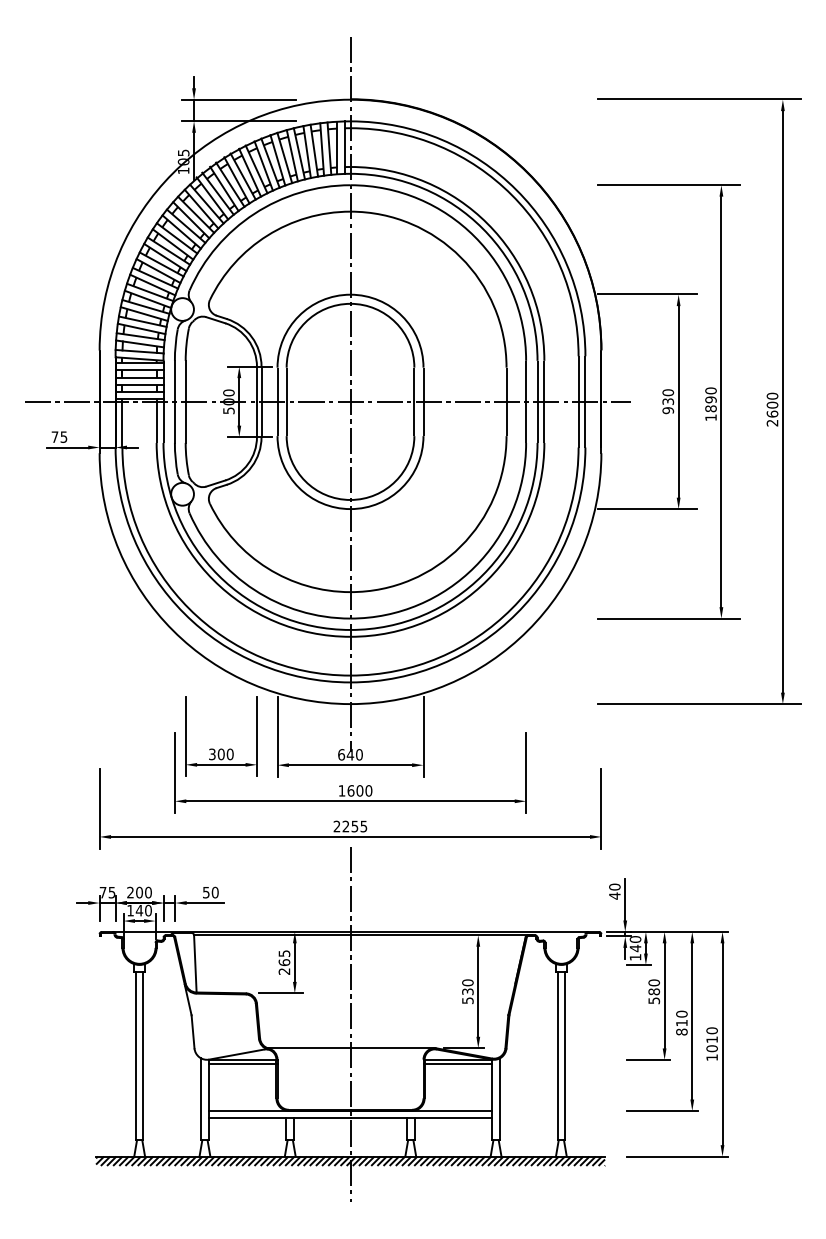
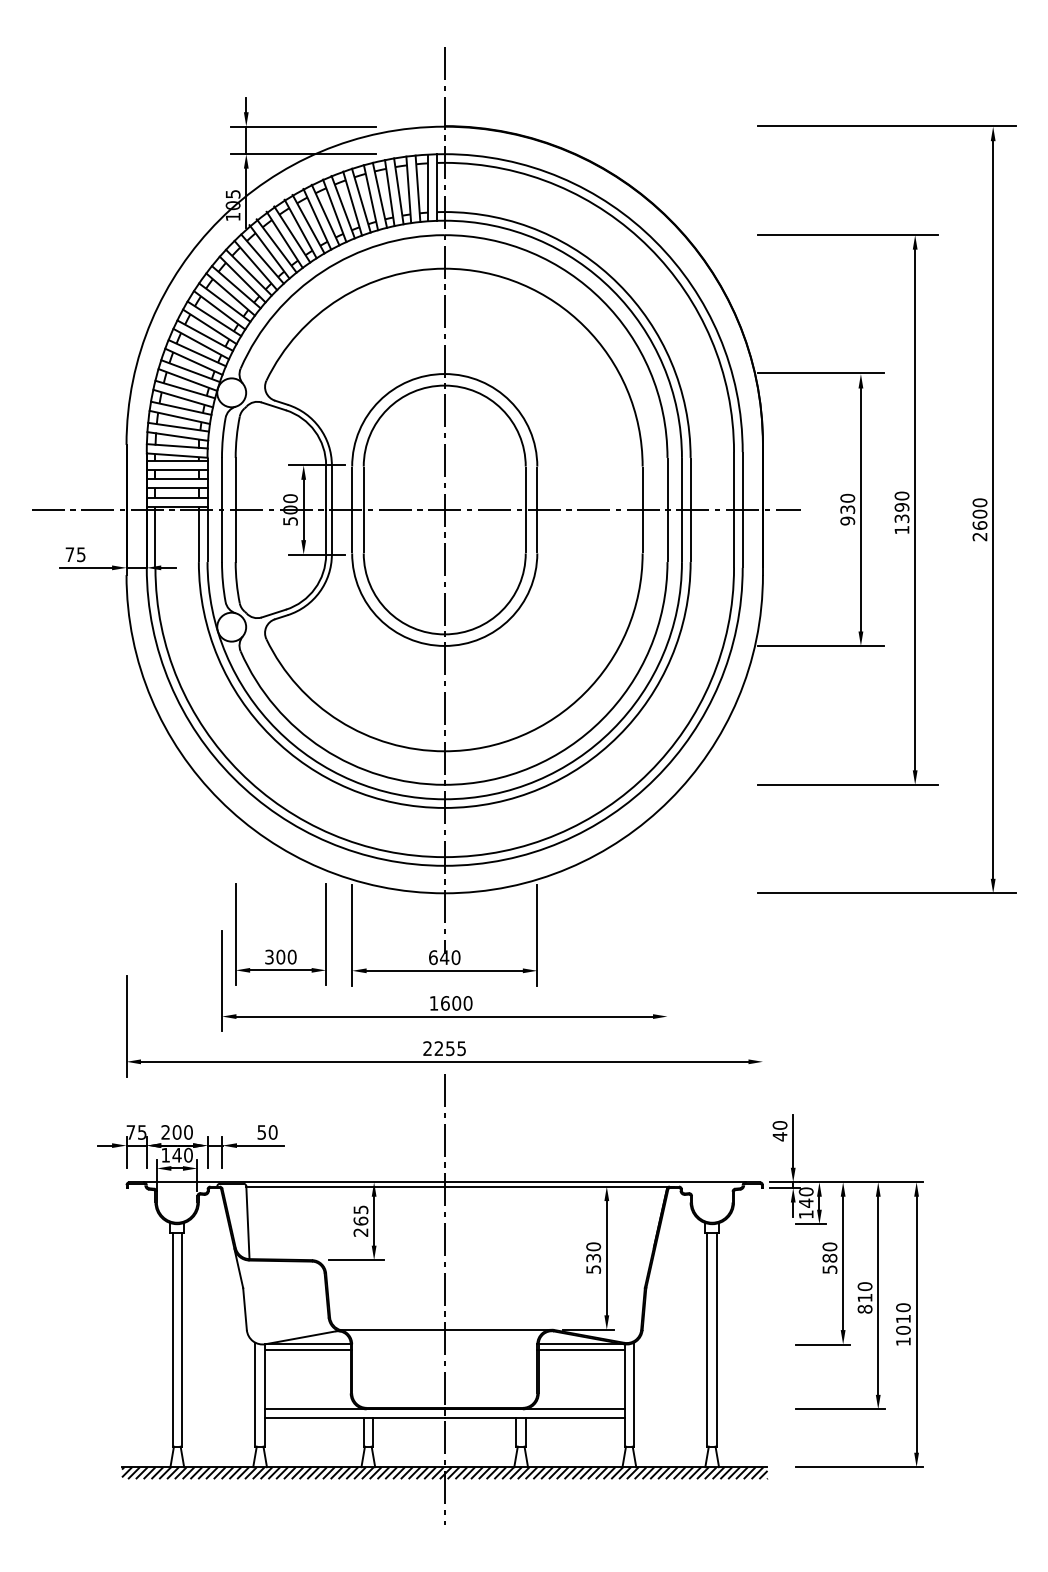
text: (710, 408) -> (901, 518), 1890 -> 1390
line: (526, 772) -> (667, 980), removed
line: (601, 808) -> (762, 1025), removed

